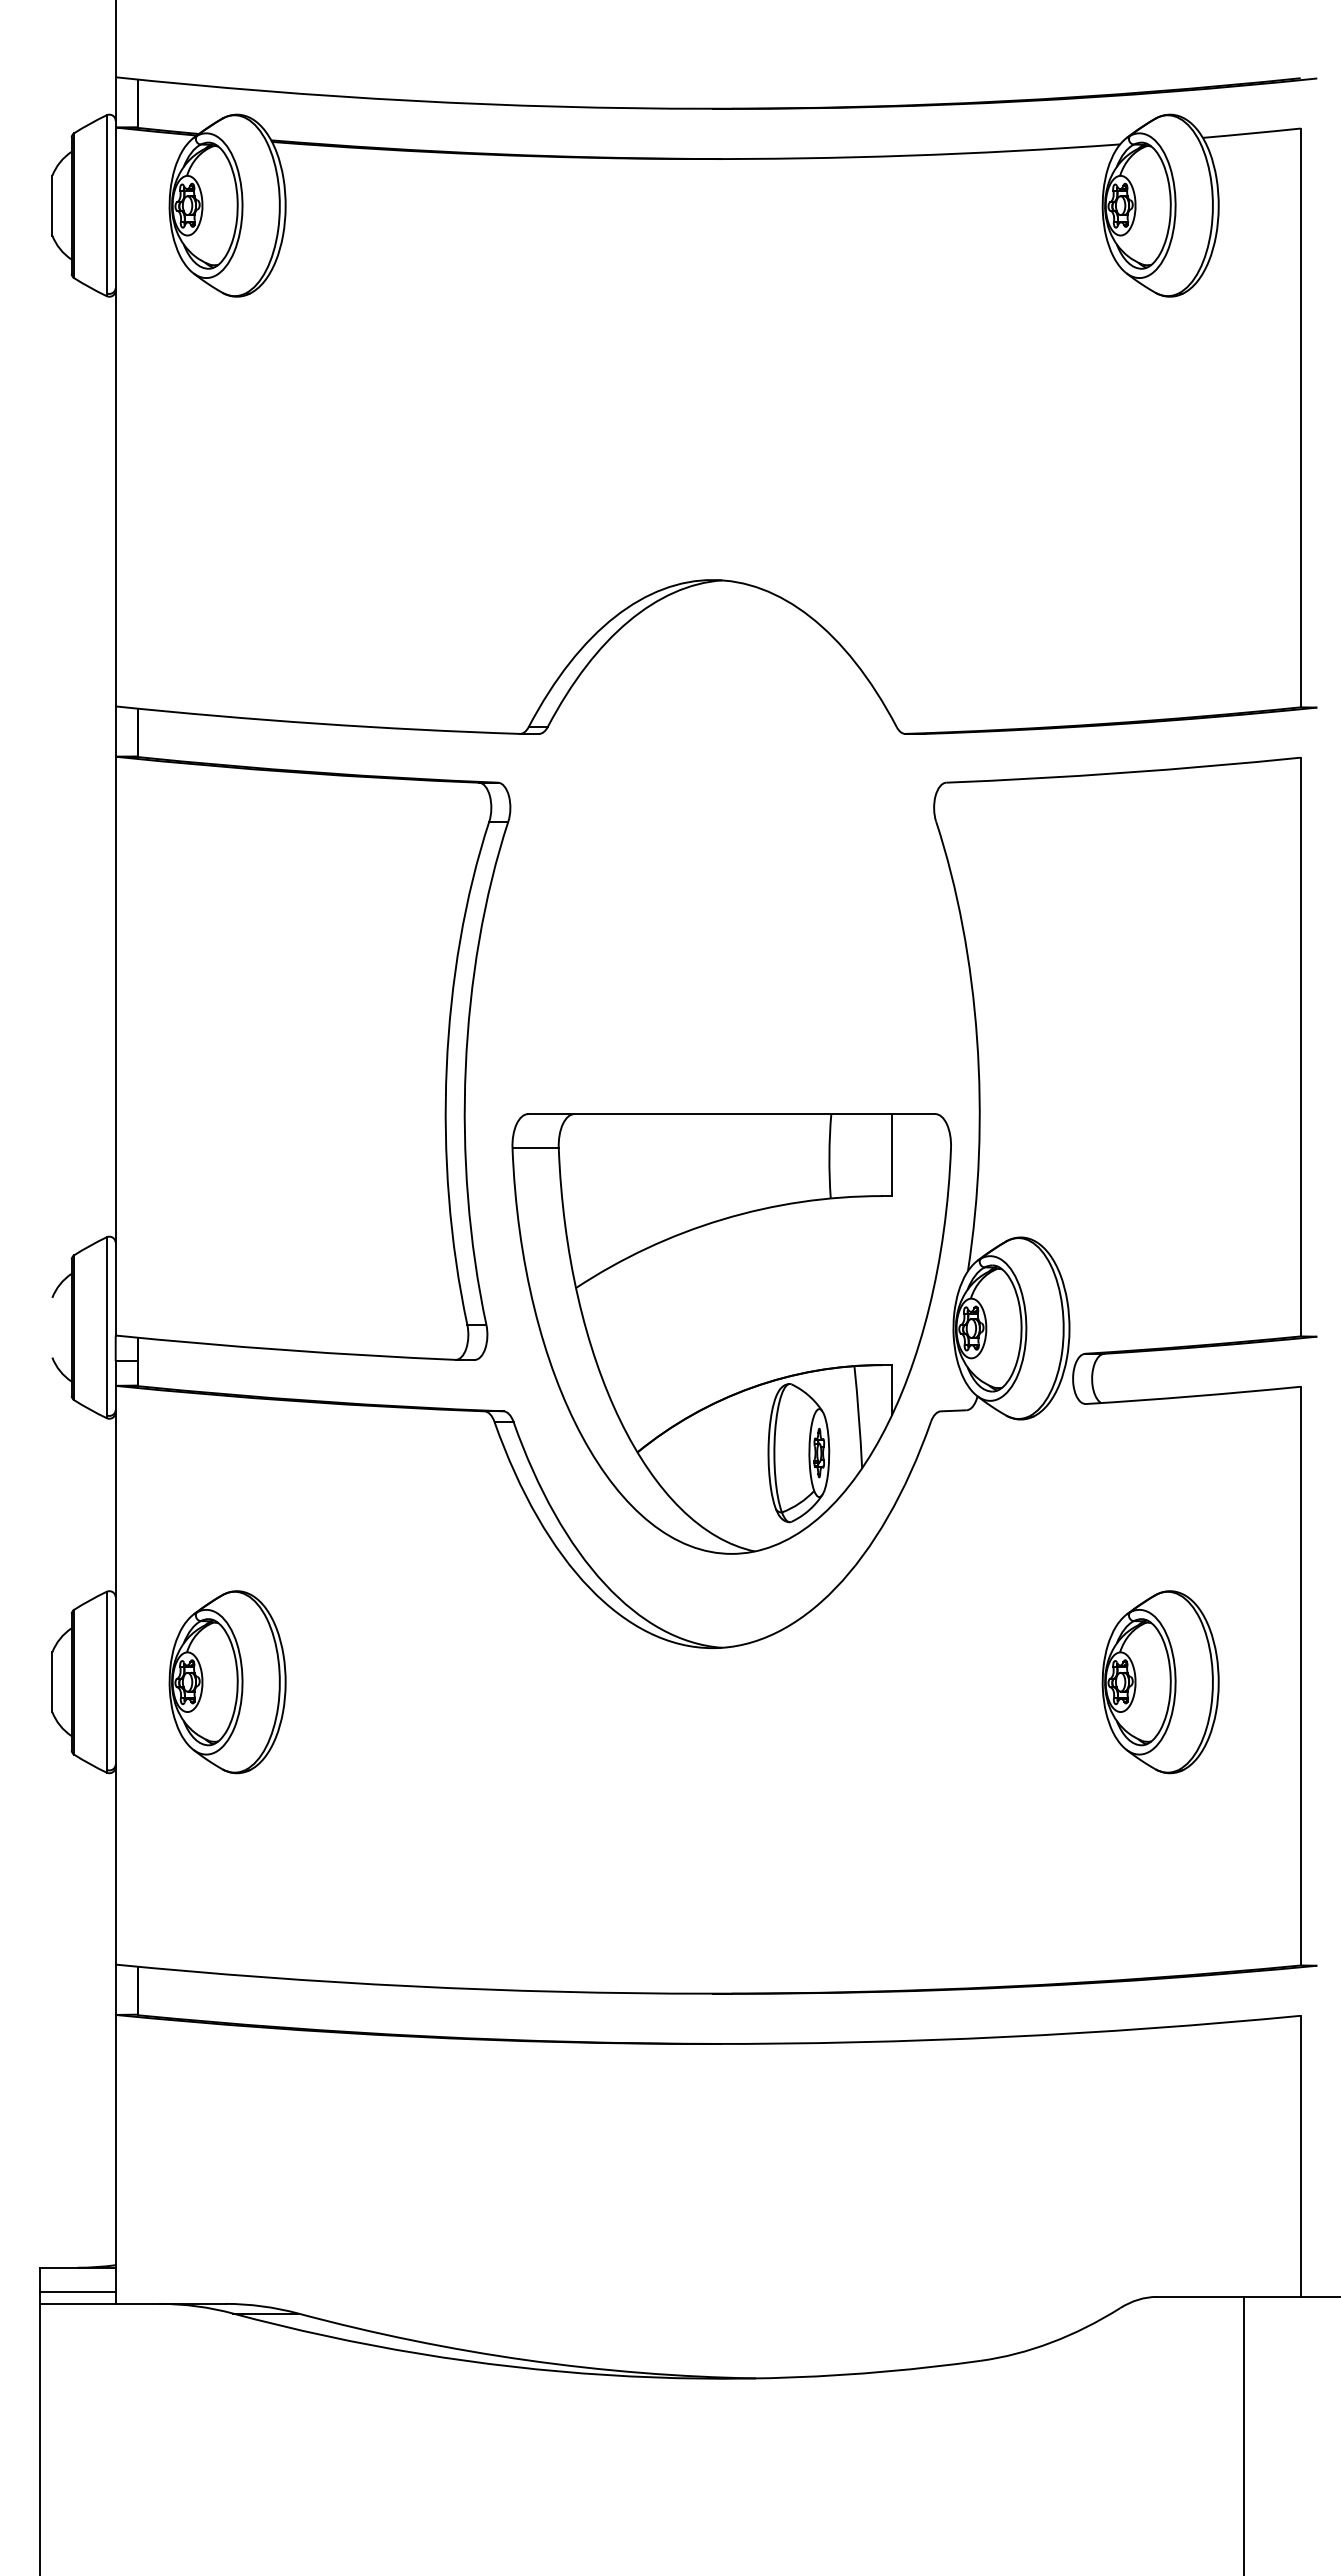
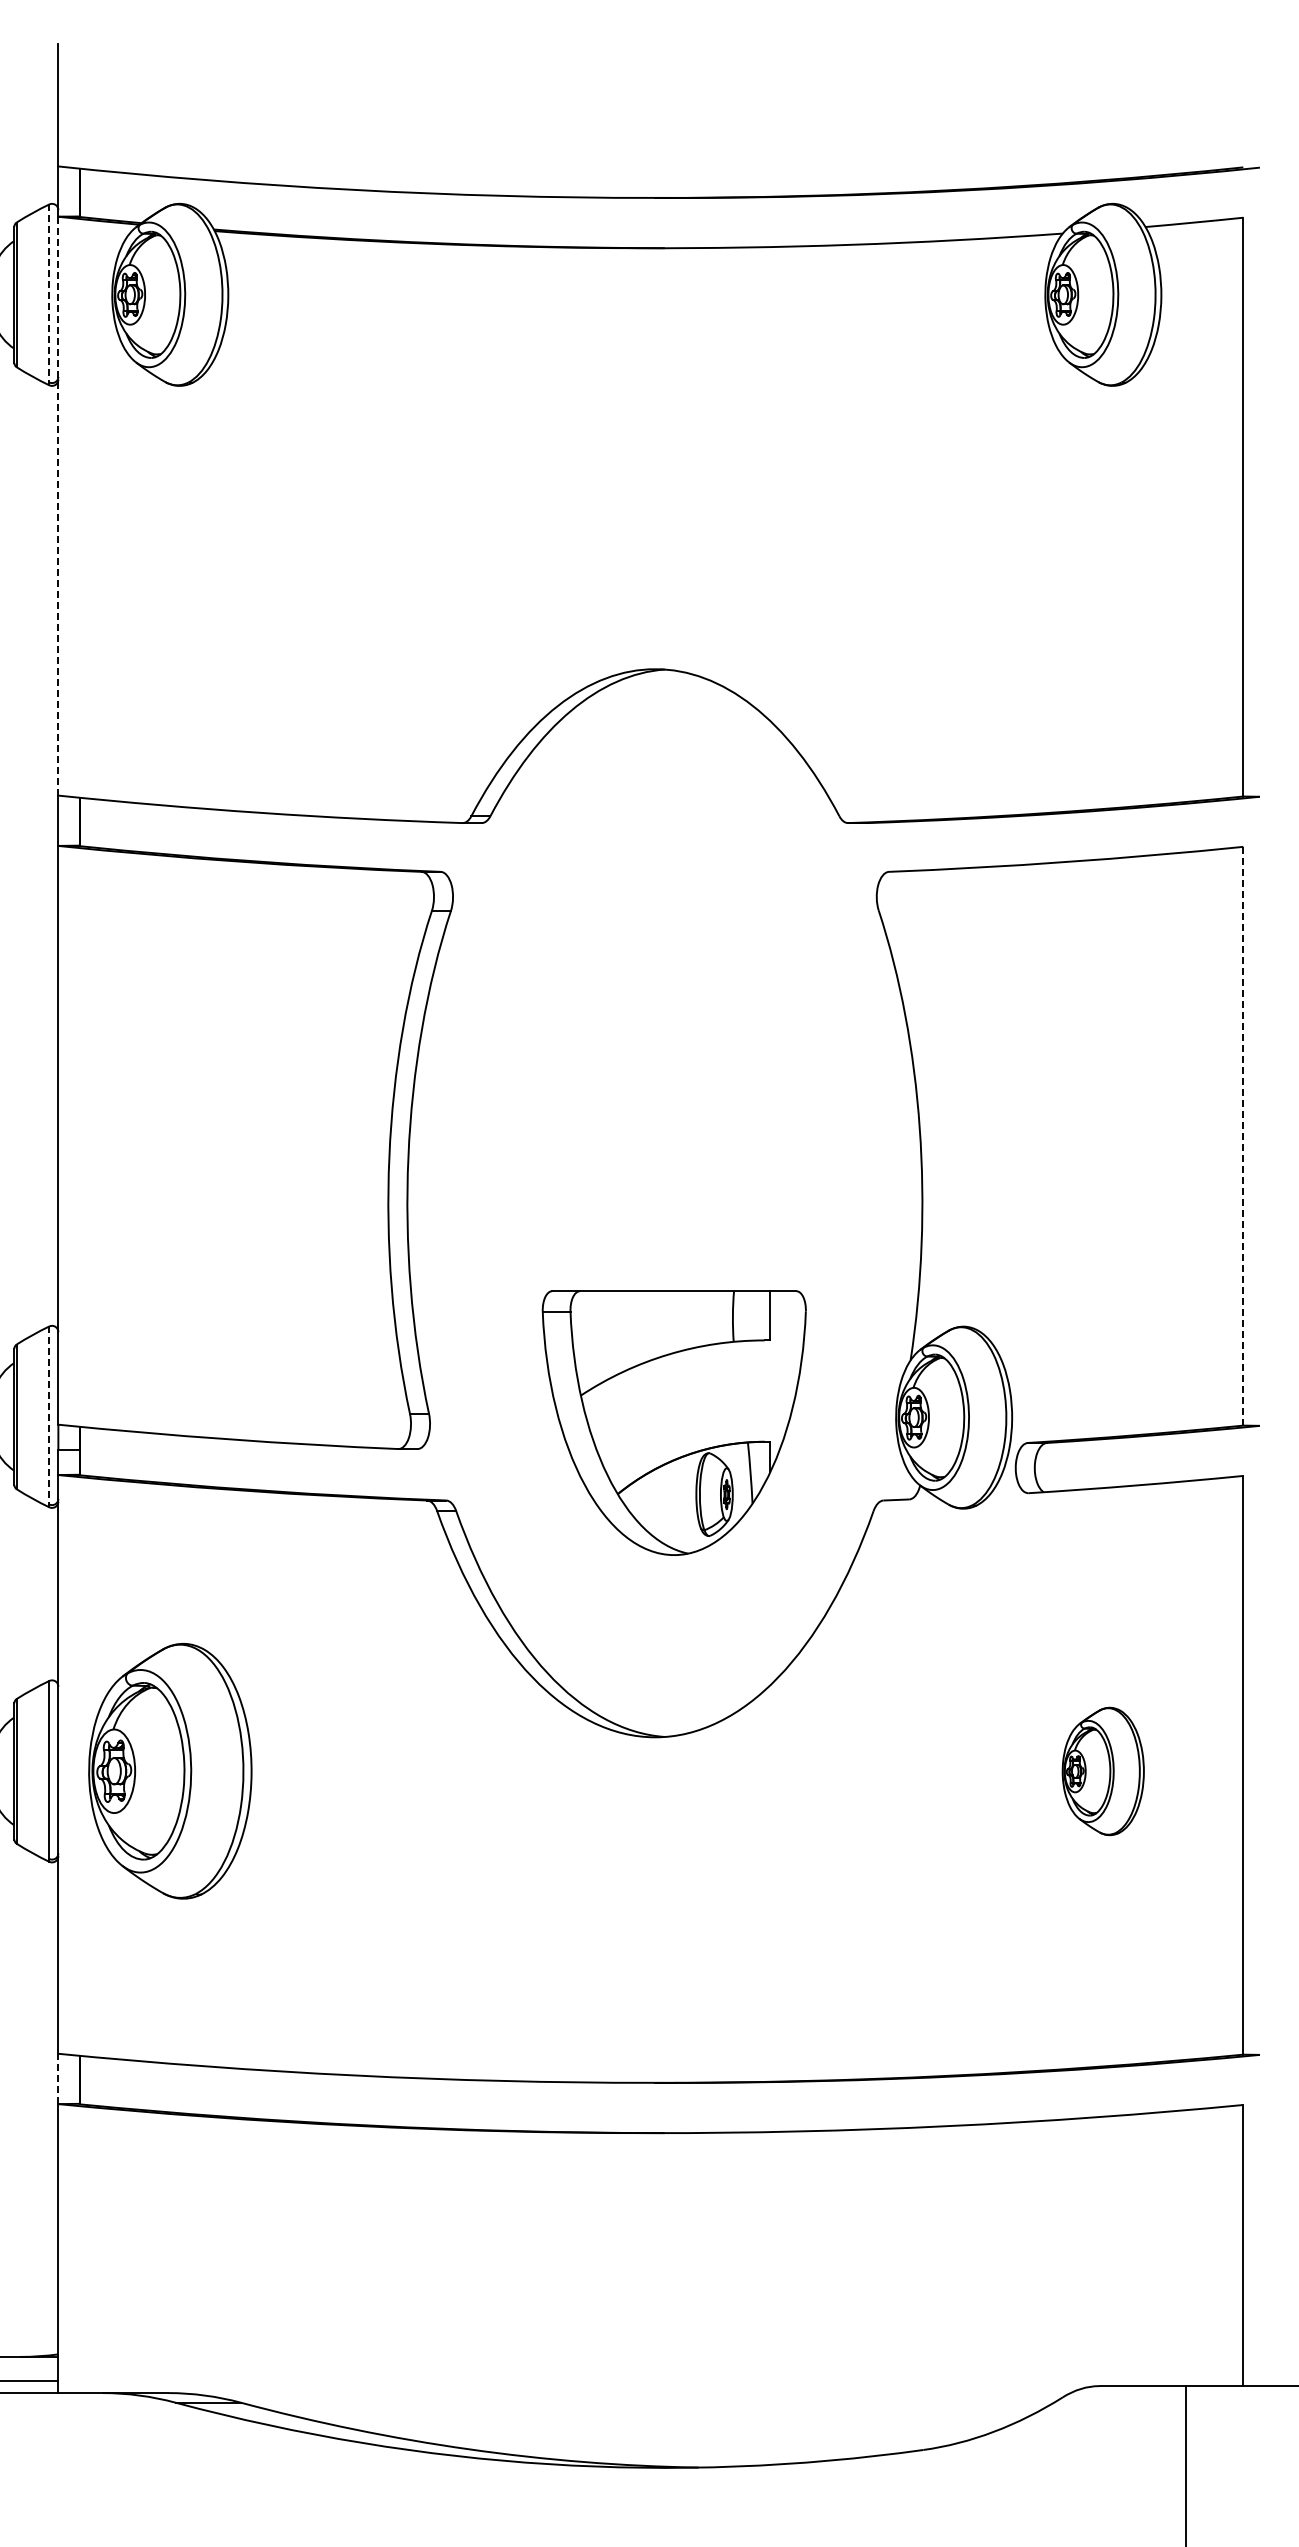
line: (106, 204) -> (49, 293), solid -> dashed
line: (115, 417) -> (58, 506), solid -> dashed
line: (1300, 1046) -> (1243, 1135), solid -> dashed
line: (106, 1326) -> (49, 1415), solid -> dashed
part: (731, 1333) -> (674, 1422), size x0.6
part: (227, 1682) -> (170, 1771), size x1.4
part: (1160, 1682) -> (1103, 1771), size x0.7
line: (115, 1989) -> (58, 2078), solid -> dashed

